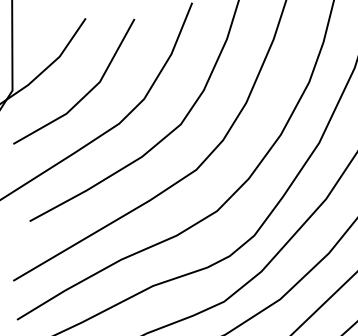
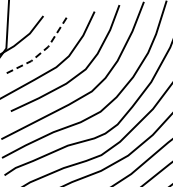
line: (86, 94) -> (41, 52), solid -> dashed

